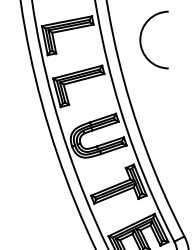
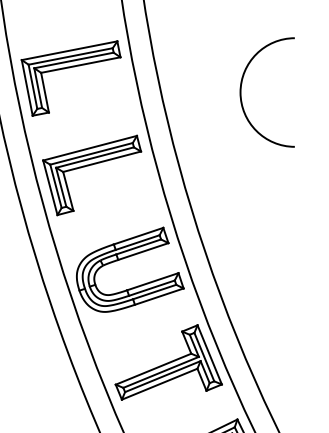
arc: (141, 39) -> (242, 91), moved

